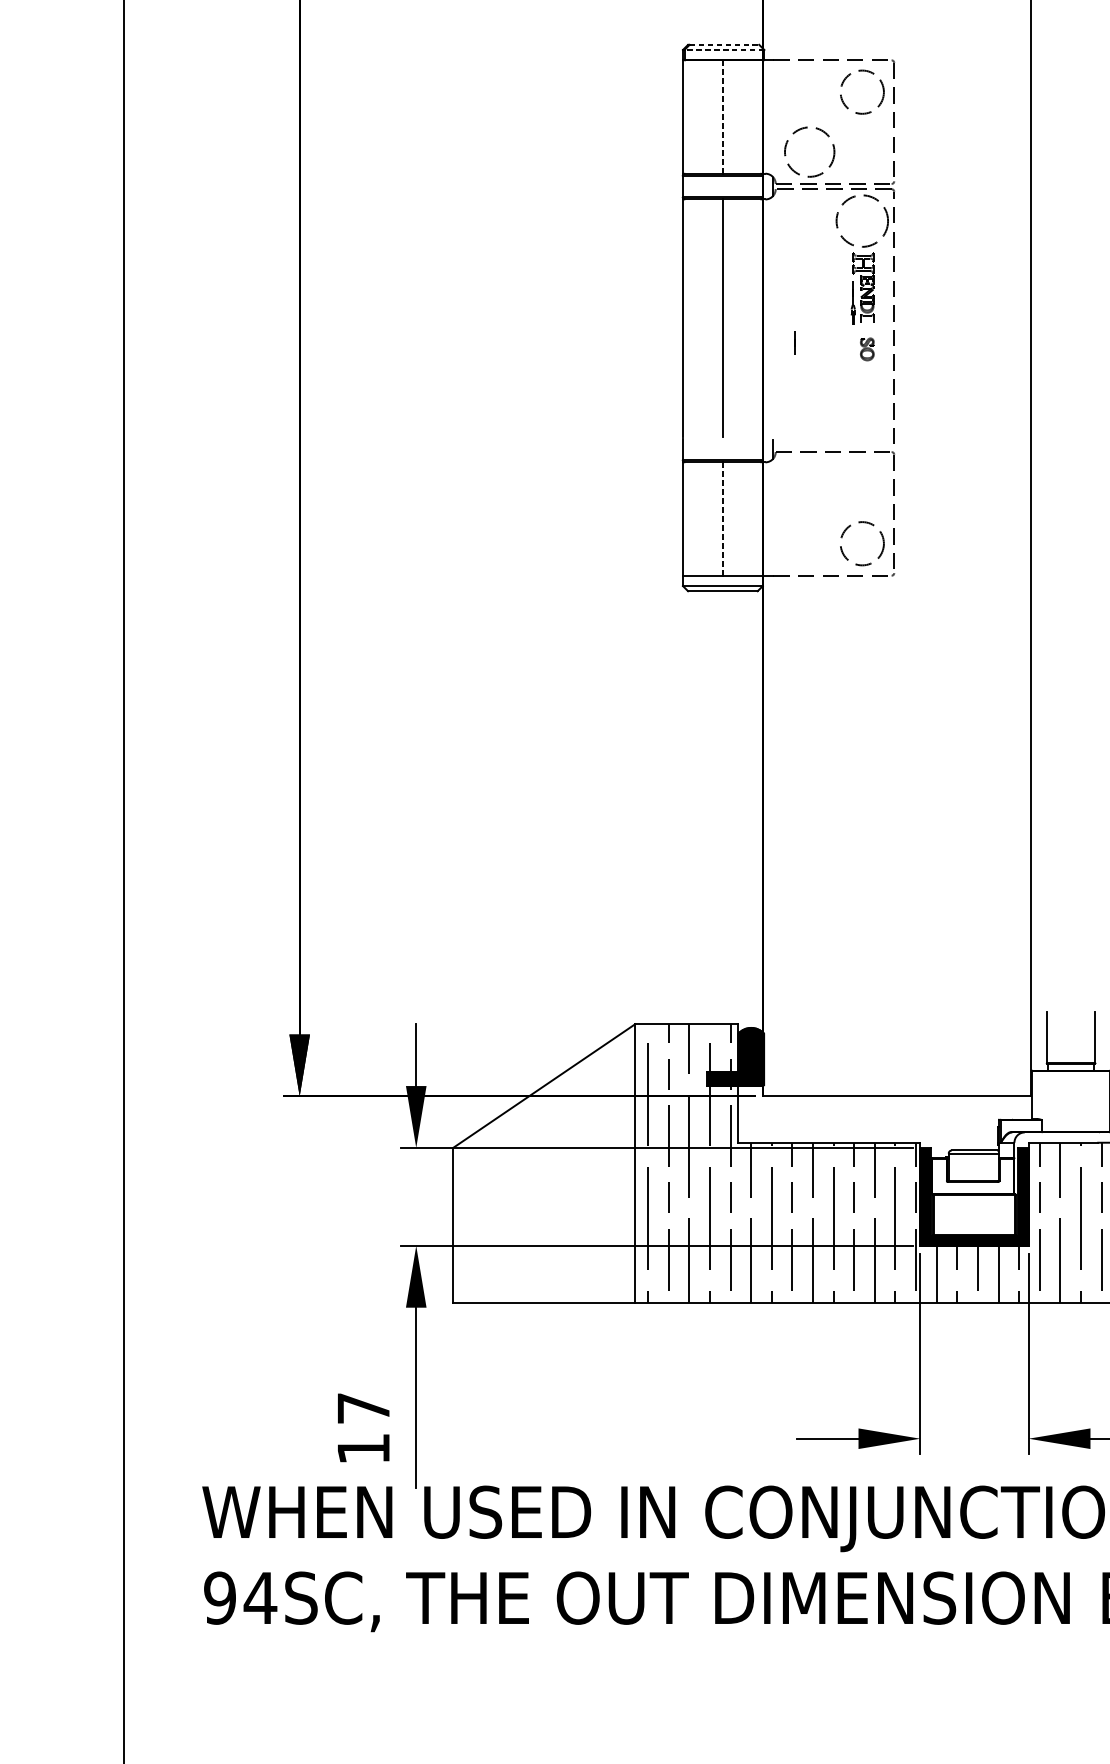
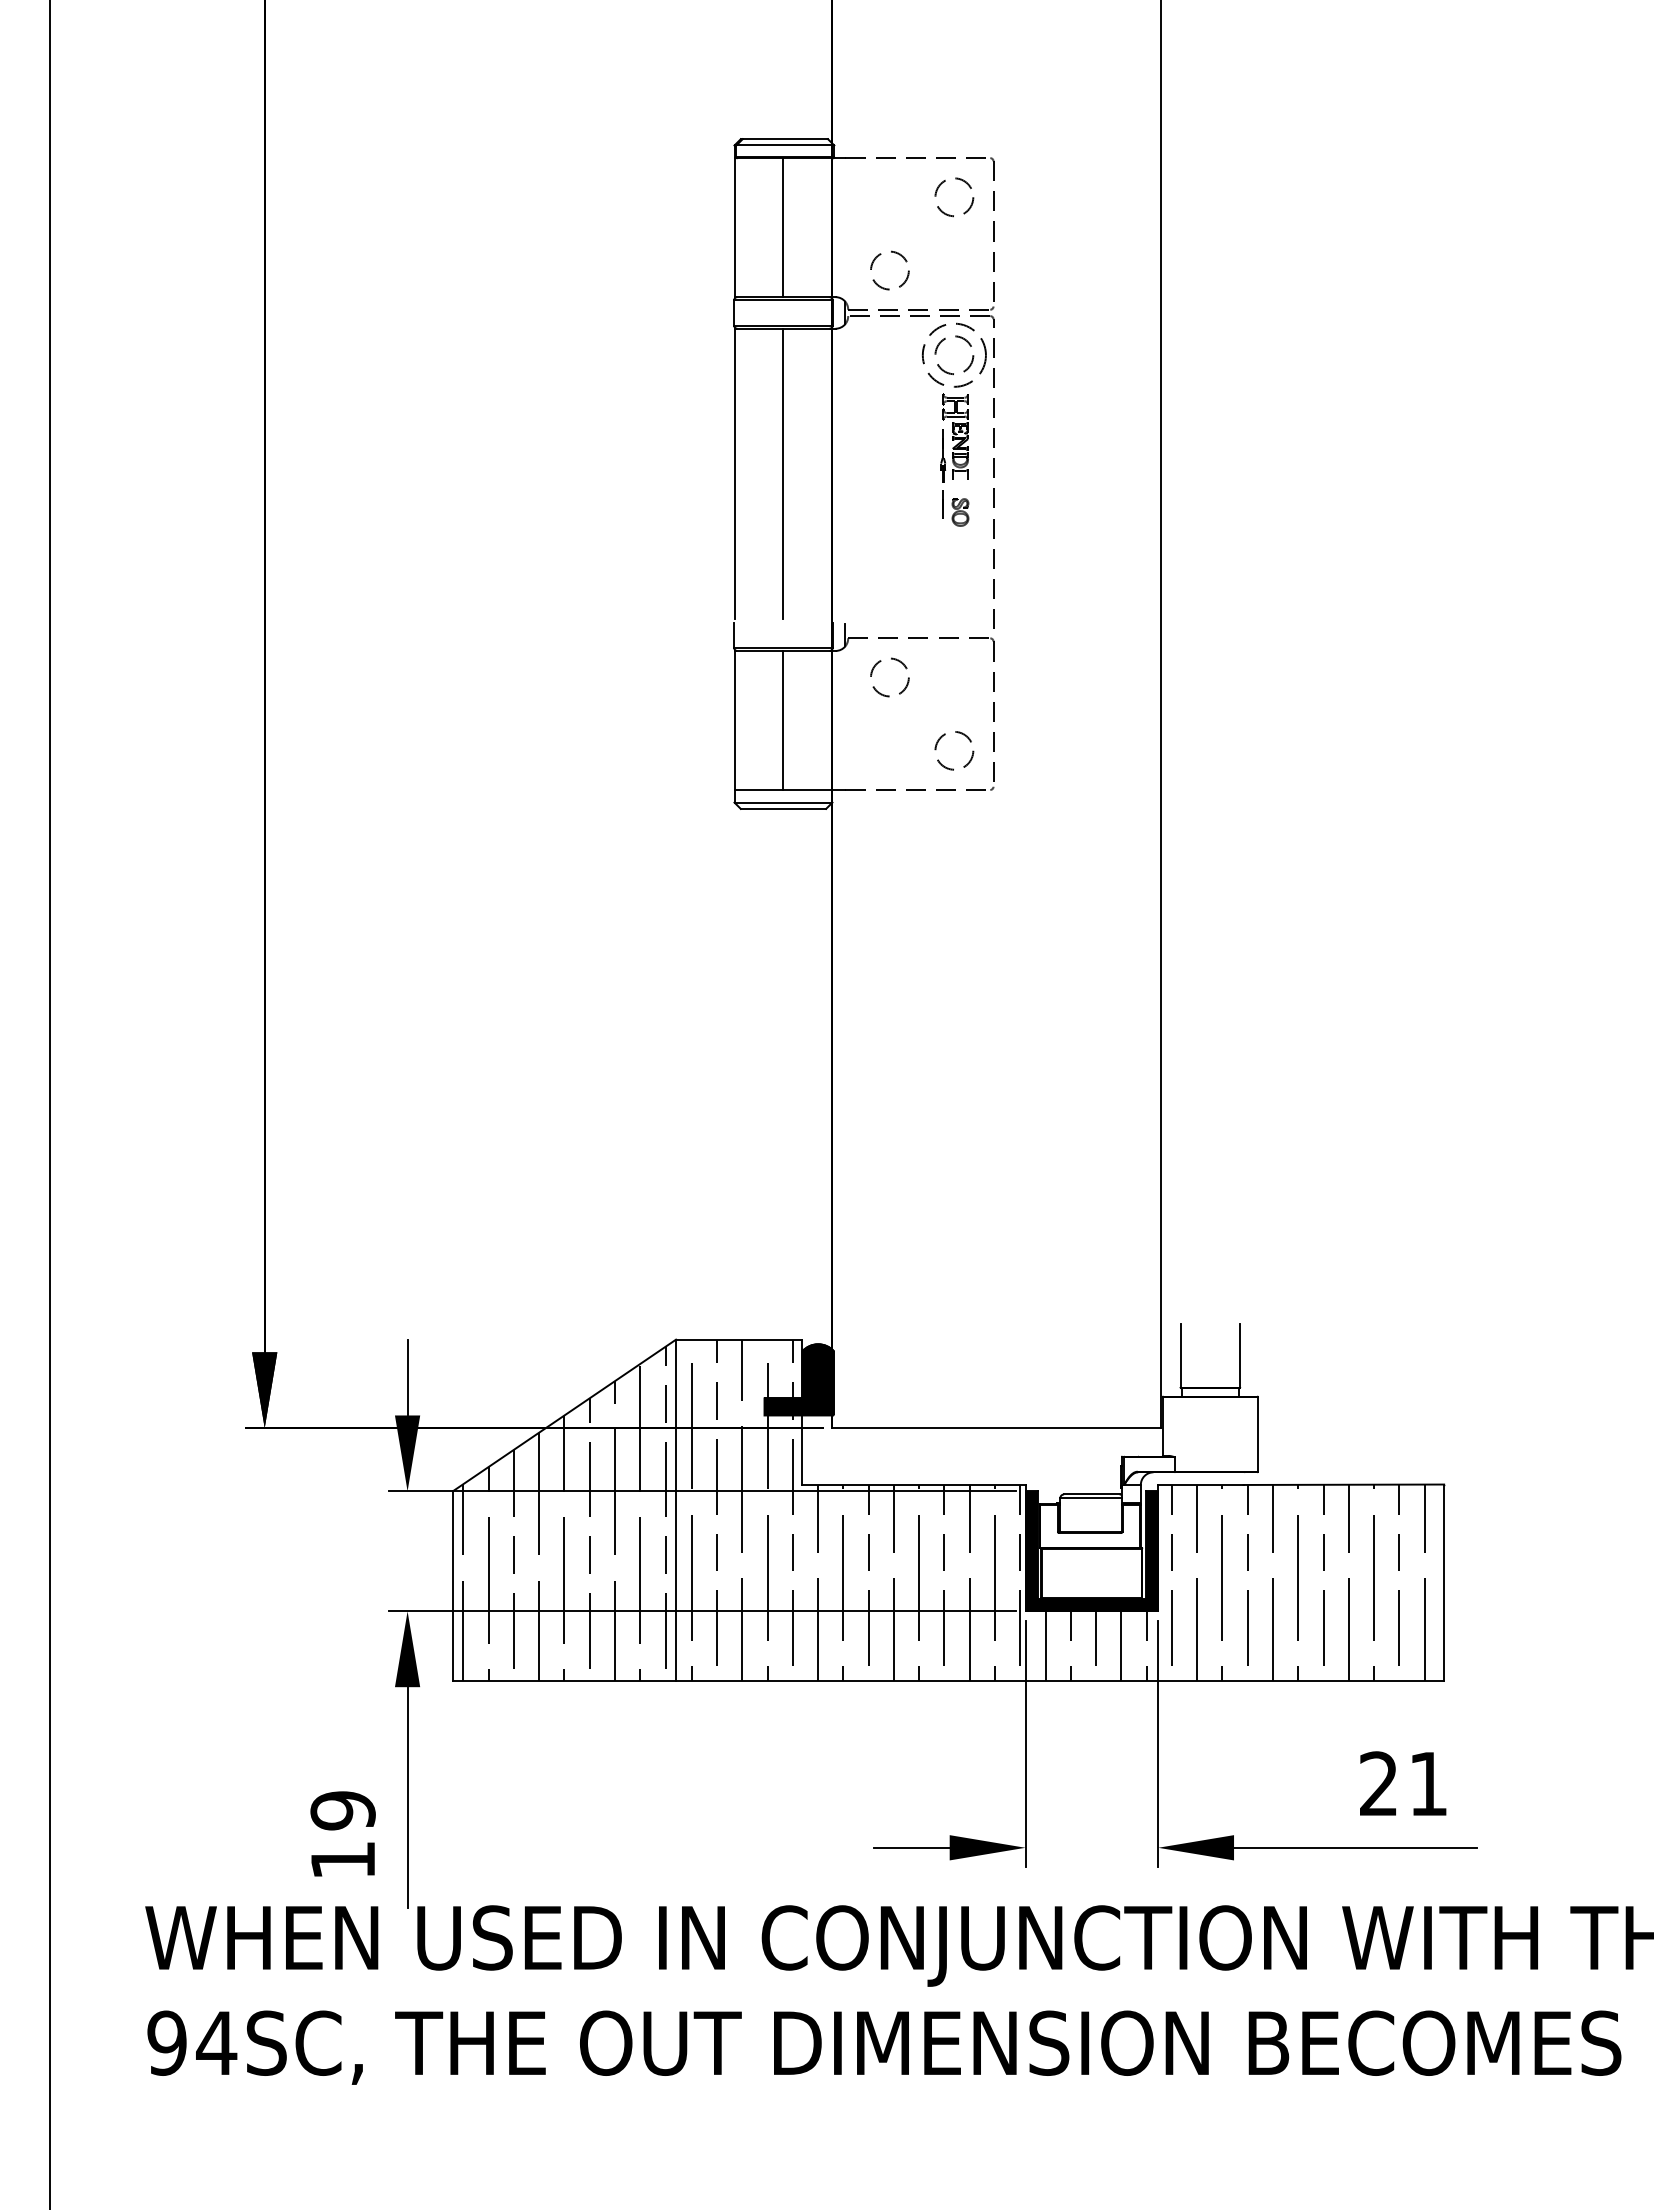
line: (724, 45) -> (785, 139), dashed -> solid
line: (724, 49) -> (785, 145), dashed -> solid
circle: (862, 92) -> (954, 197), size x0.71
line: (722, 116) -> (783, 227), dashed -> solid
circle: (809, 151) -> (889, 270), size x0.62
circle: (862, 221) -> (954, 355), added
line: (794, 342) -> (942, 504), moved
circle: (809, 484) -> (889, 677), added
line: (722, 519) -> (783, 720), dashed -> solid
circle: (862, 543) -> (954, 750), size x0.71
hatch: (544, 1166) -> (564, 1513), added
text: (363, 1408) -> (342, 1810), 17 -> 19

